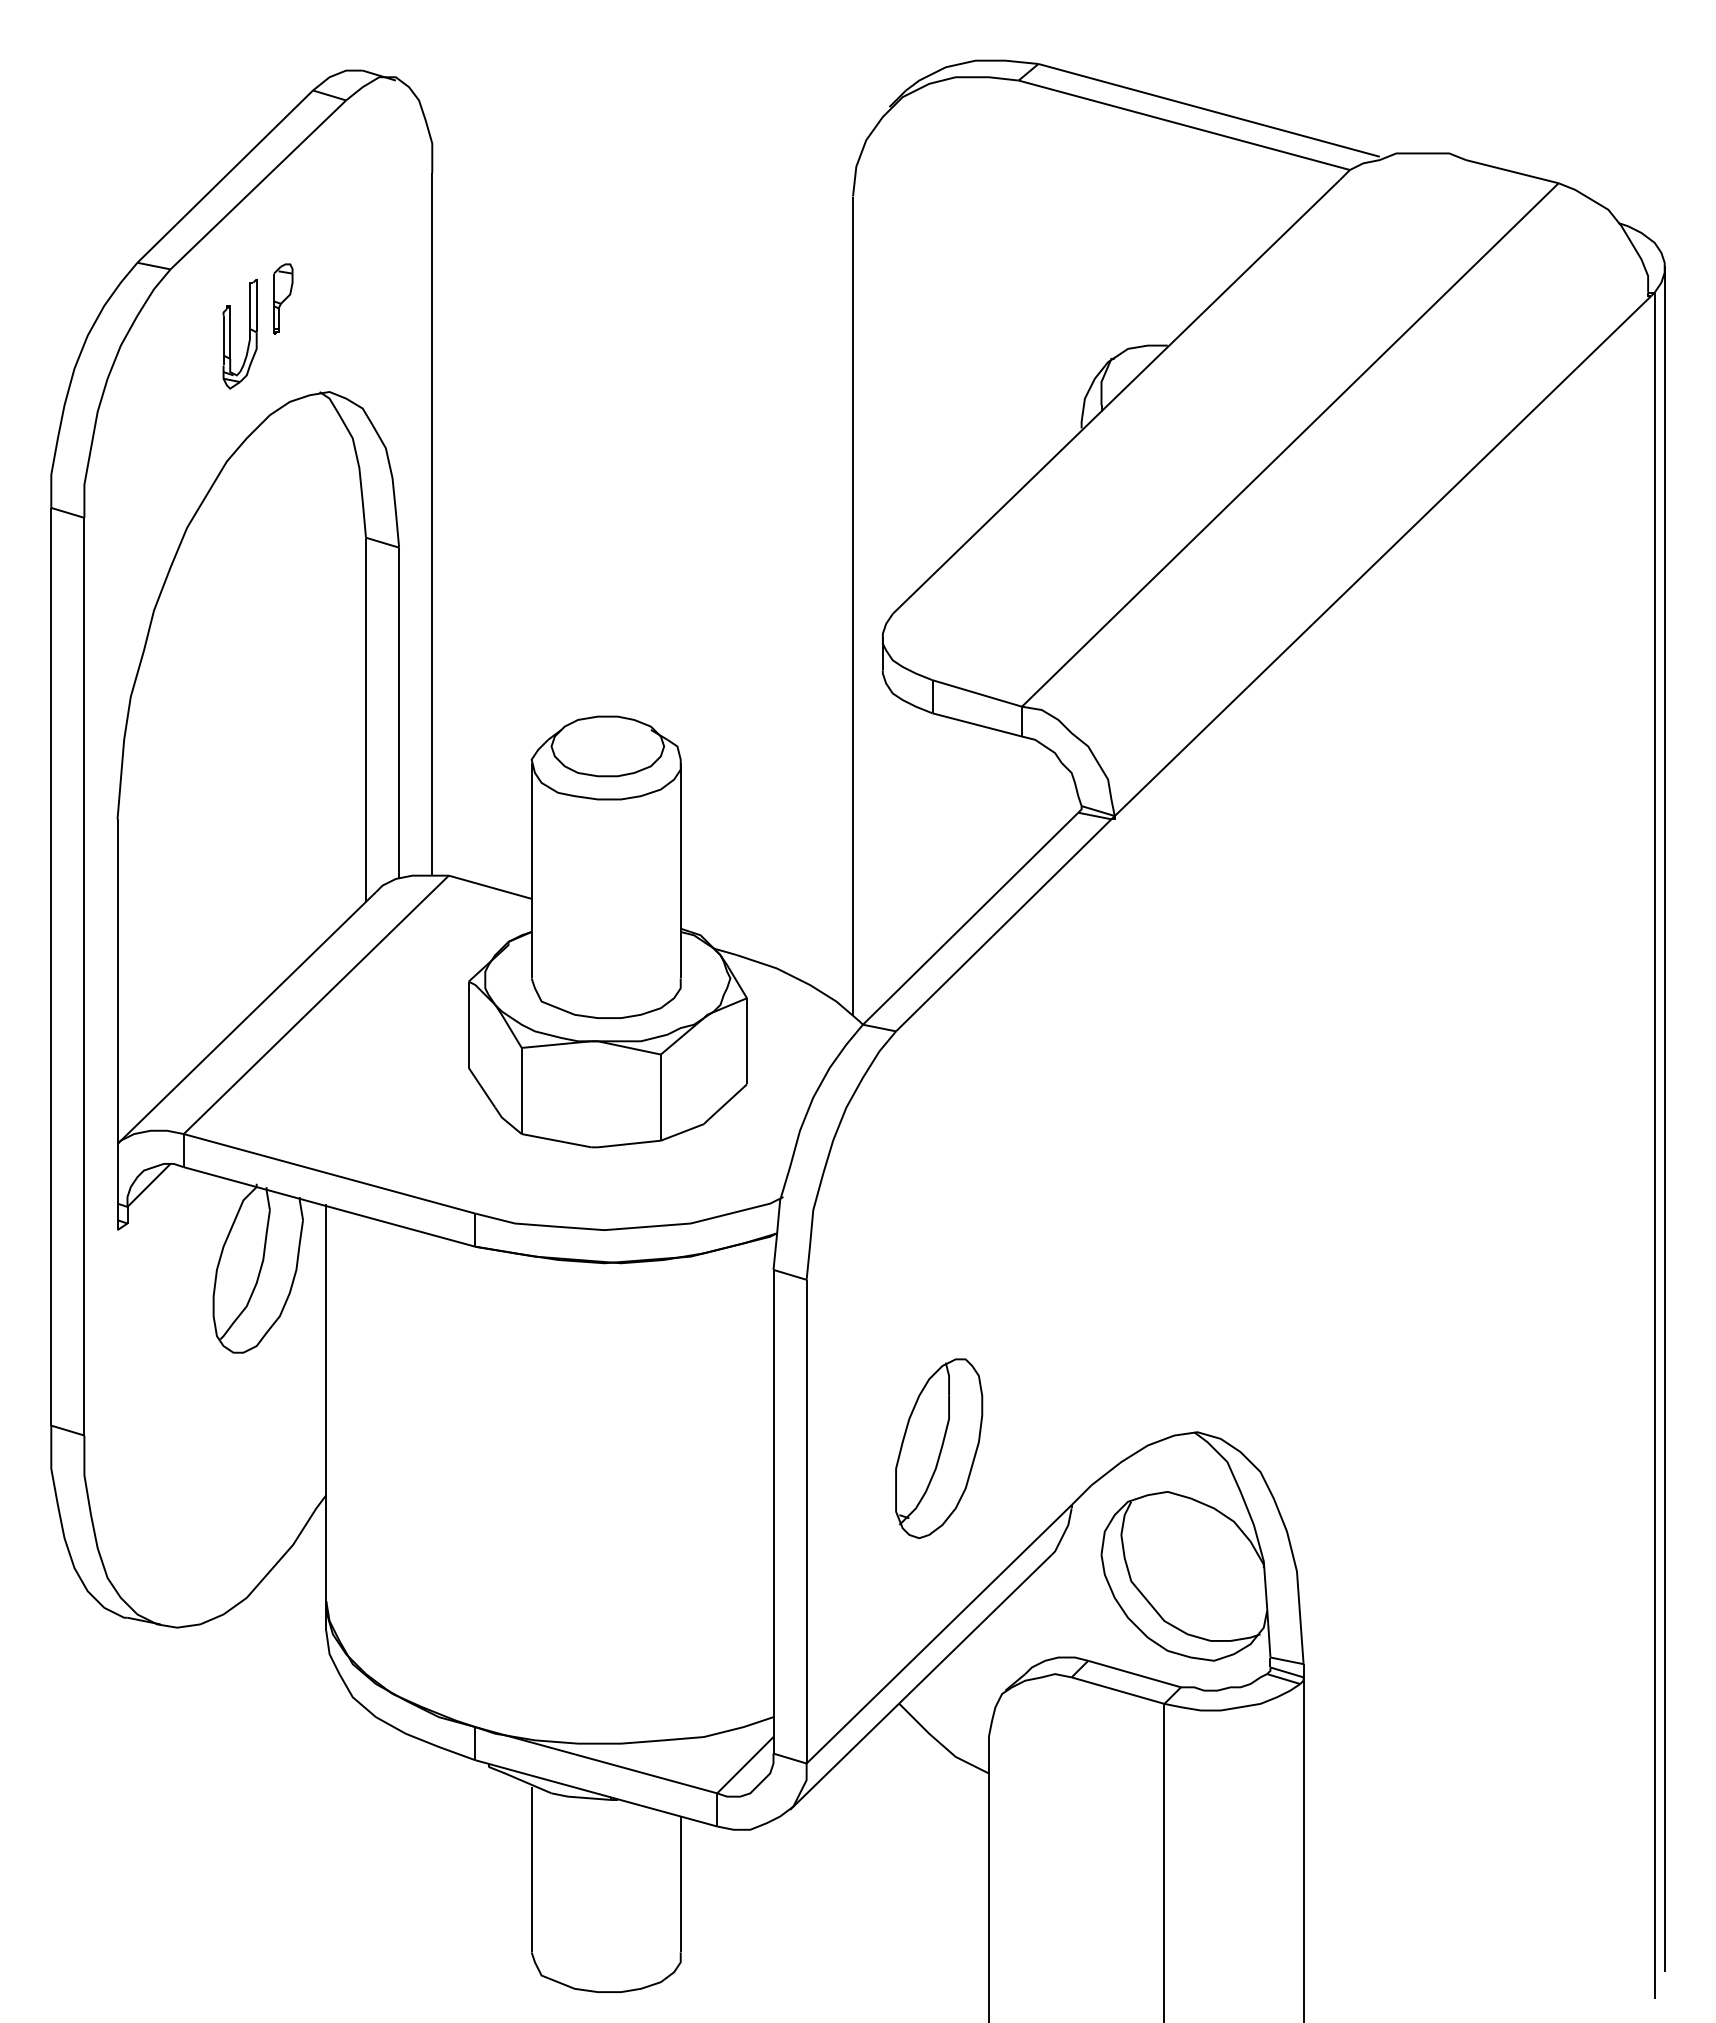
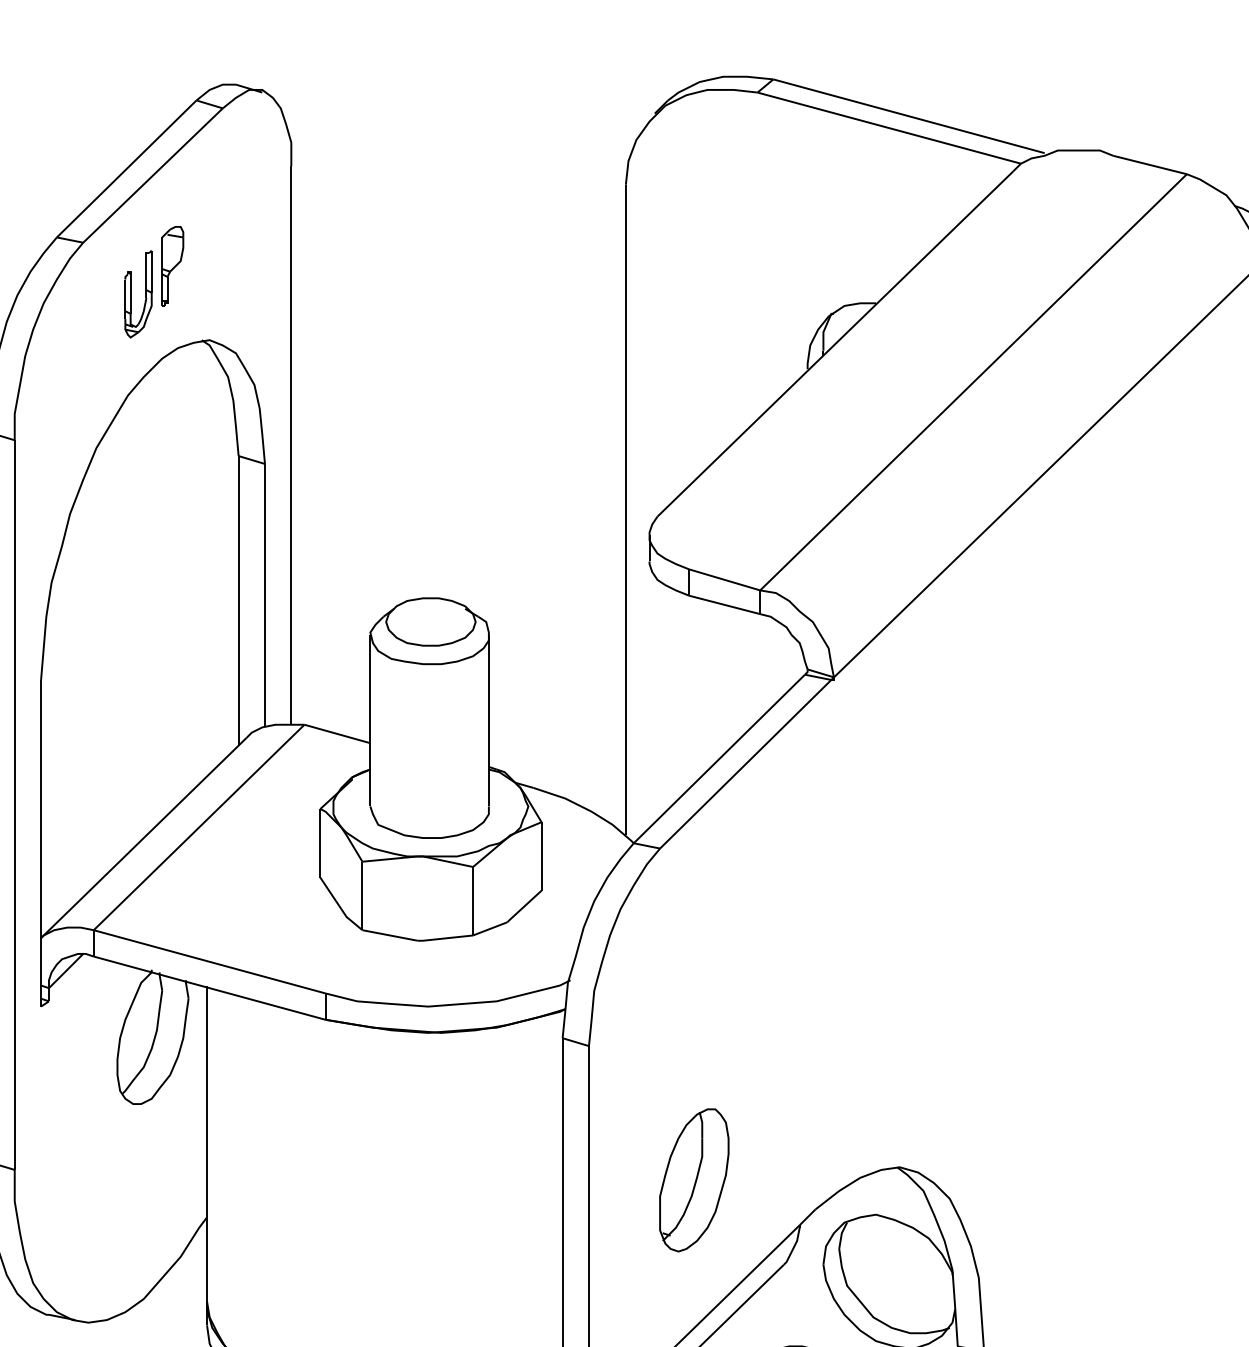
part: (283, 298) -> (173, 265), size x1.43

